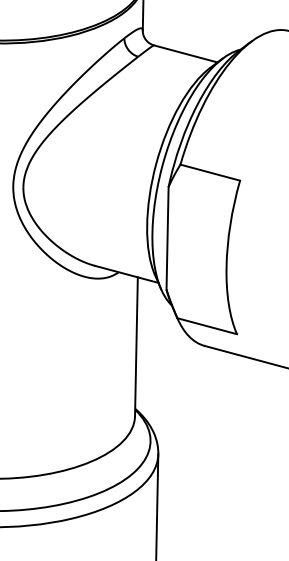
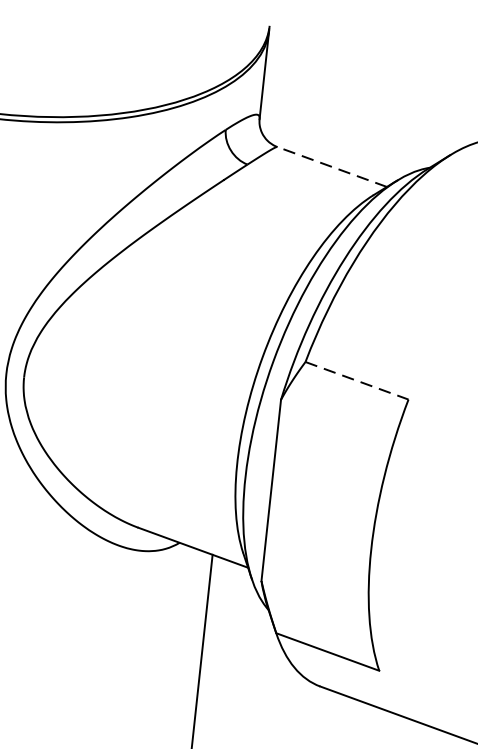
line: (185, 53) -> (331, 166), solid -> dashed
line: (210, 172) -> (357, 380), solid -> dashed

